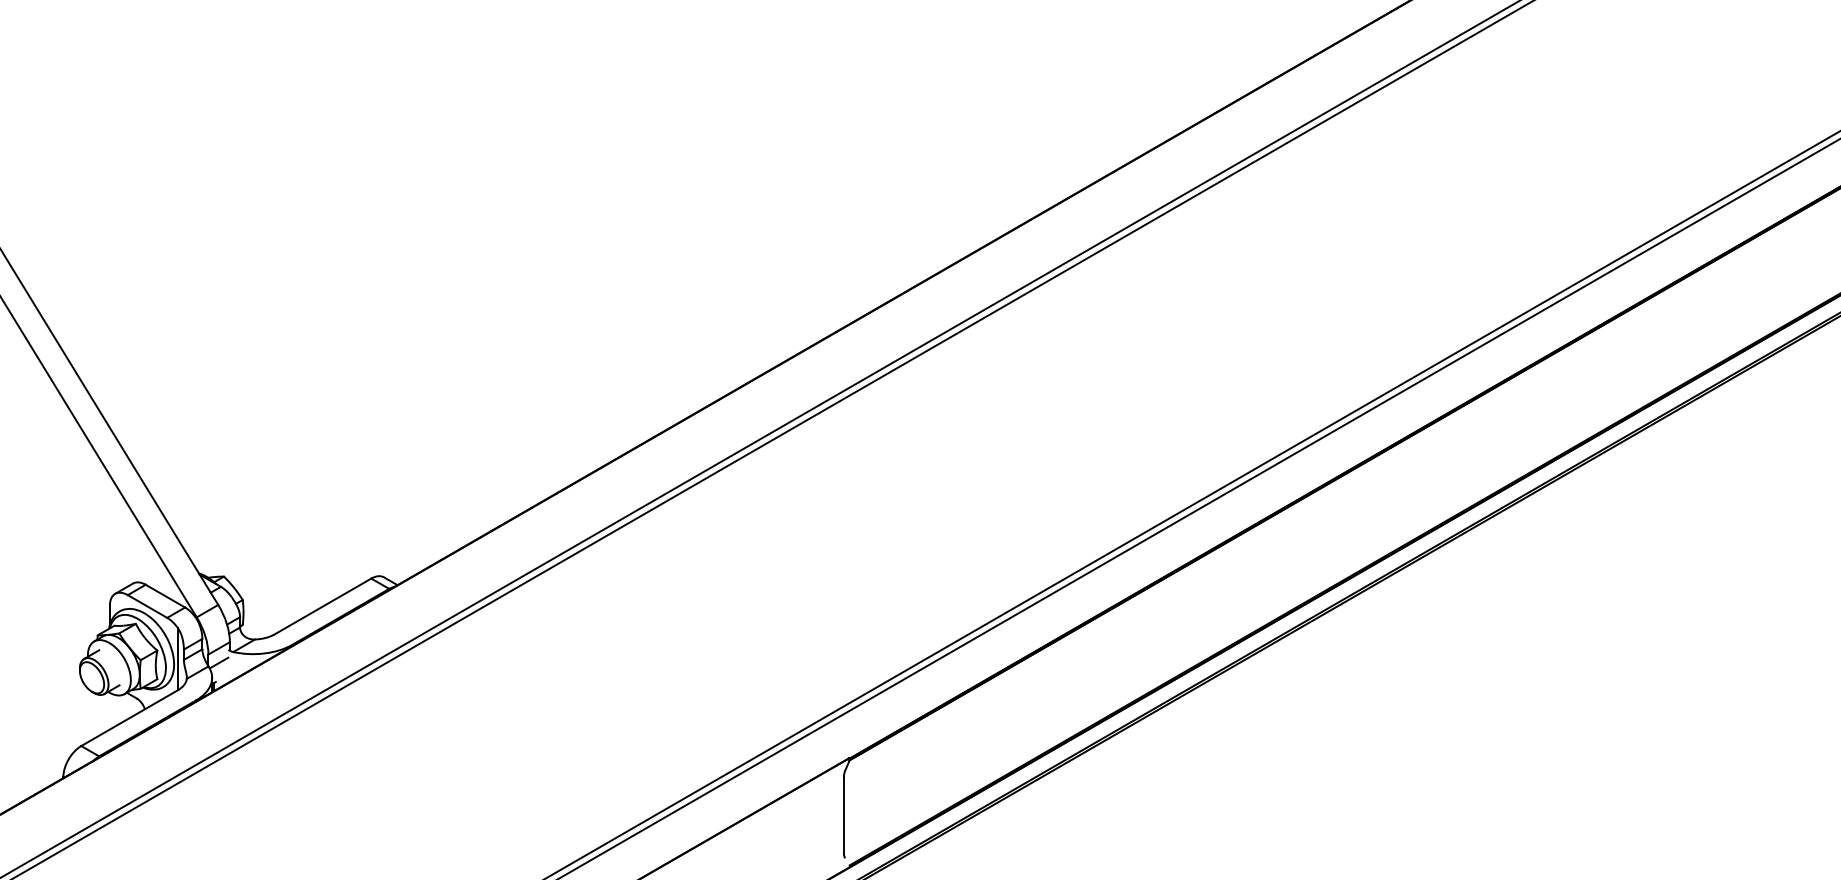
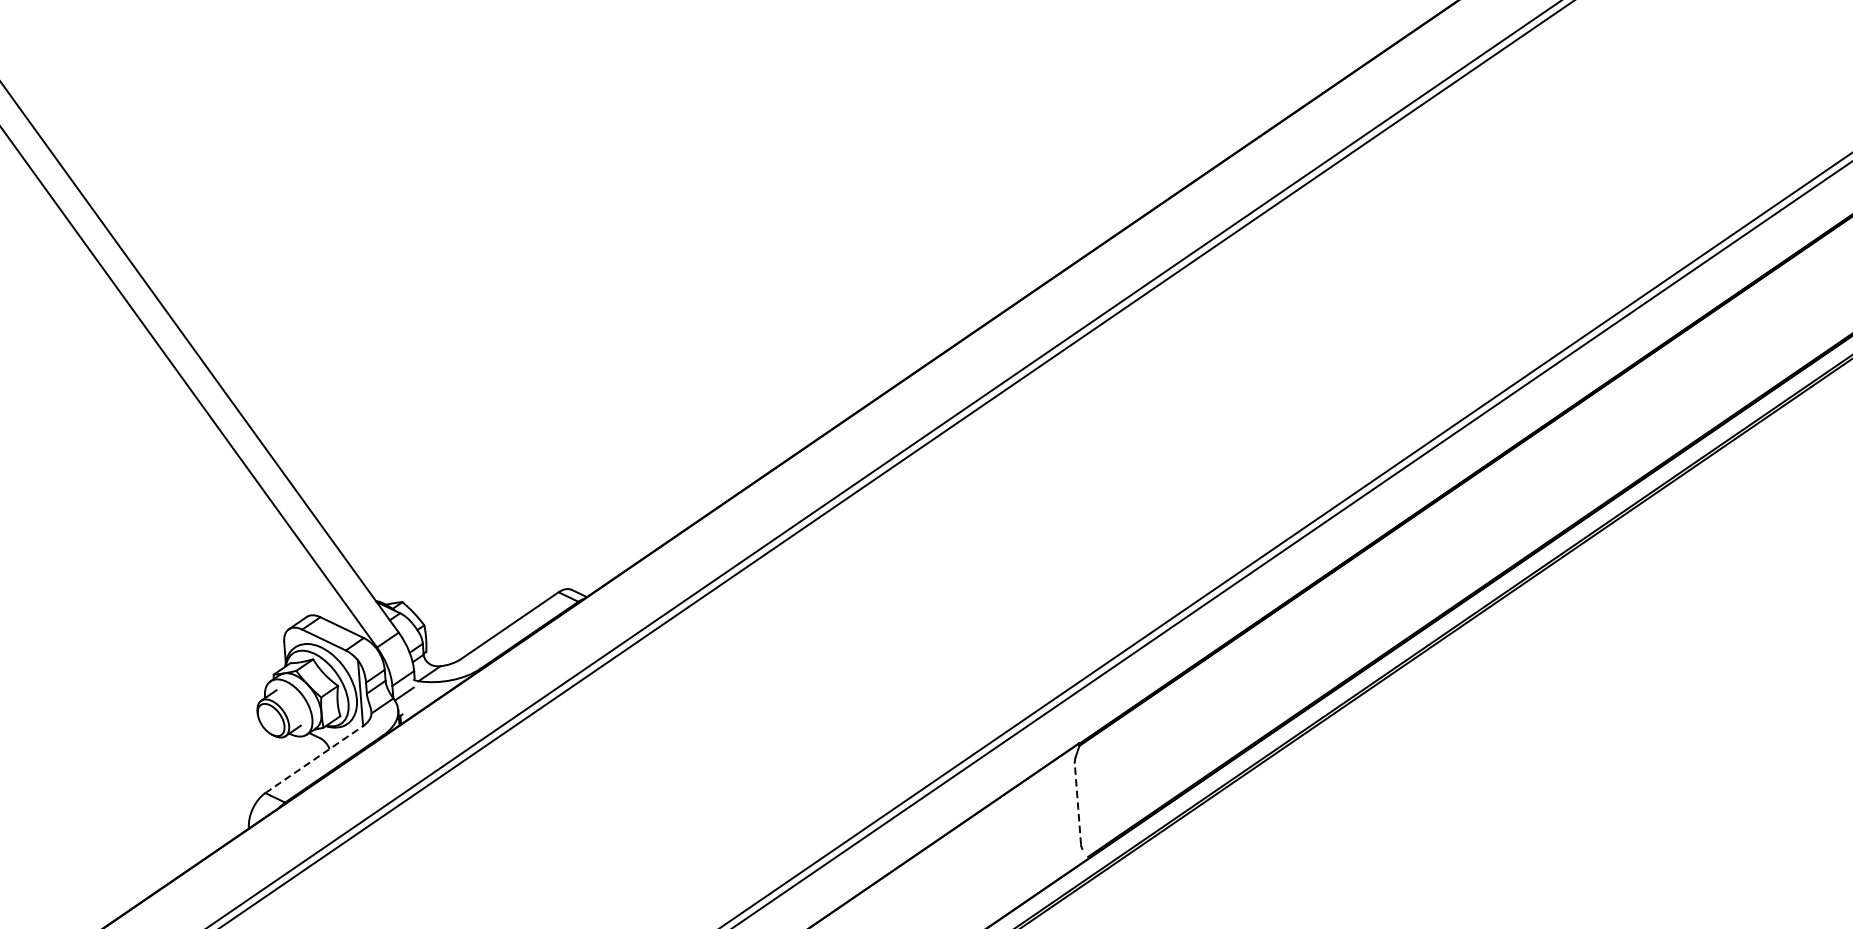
line: (129, 718) -> (314, 760), solid -> dashed
line: (843, 814) -> (1077, 803), solid -> dashed

